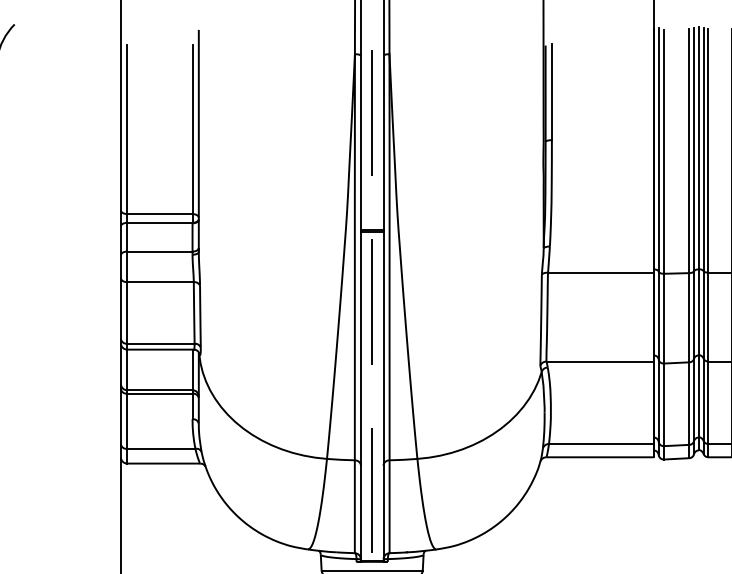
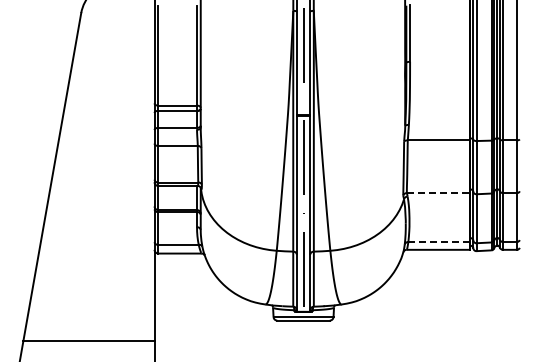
line: (599, 362) -> (438, 193), solid -> dashed
line: (601, 443) -> (439, 241), solid -> dashed

